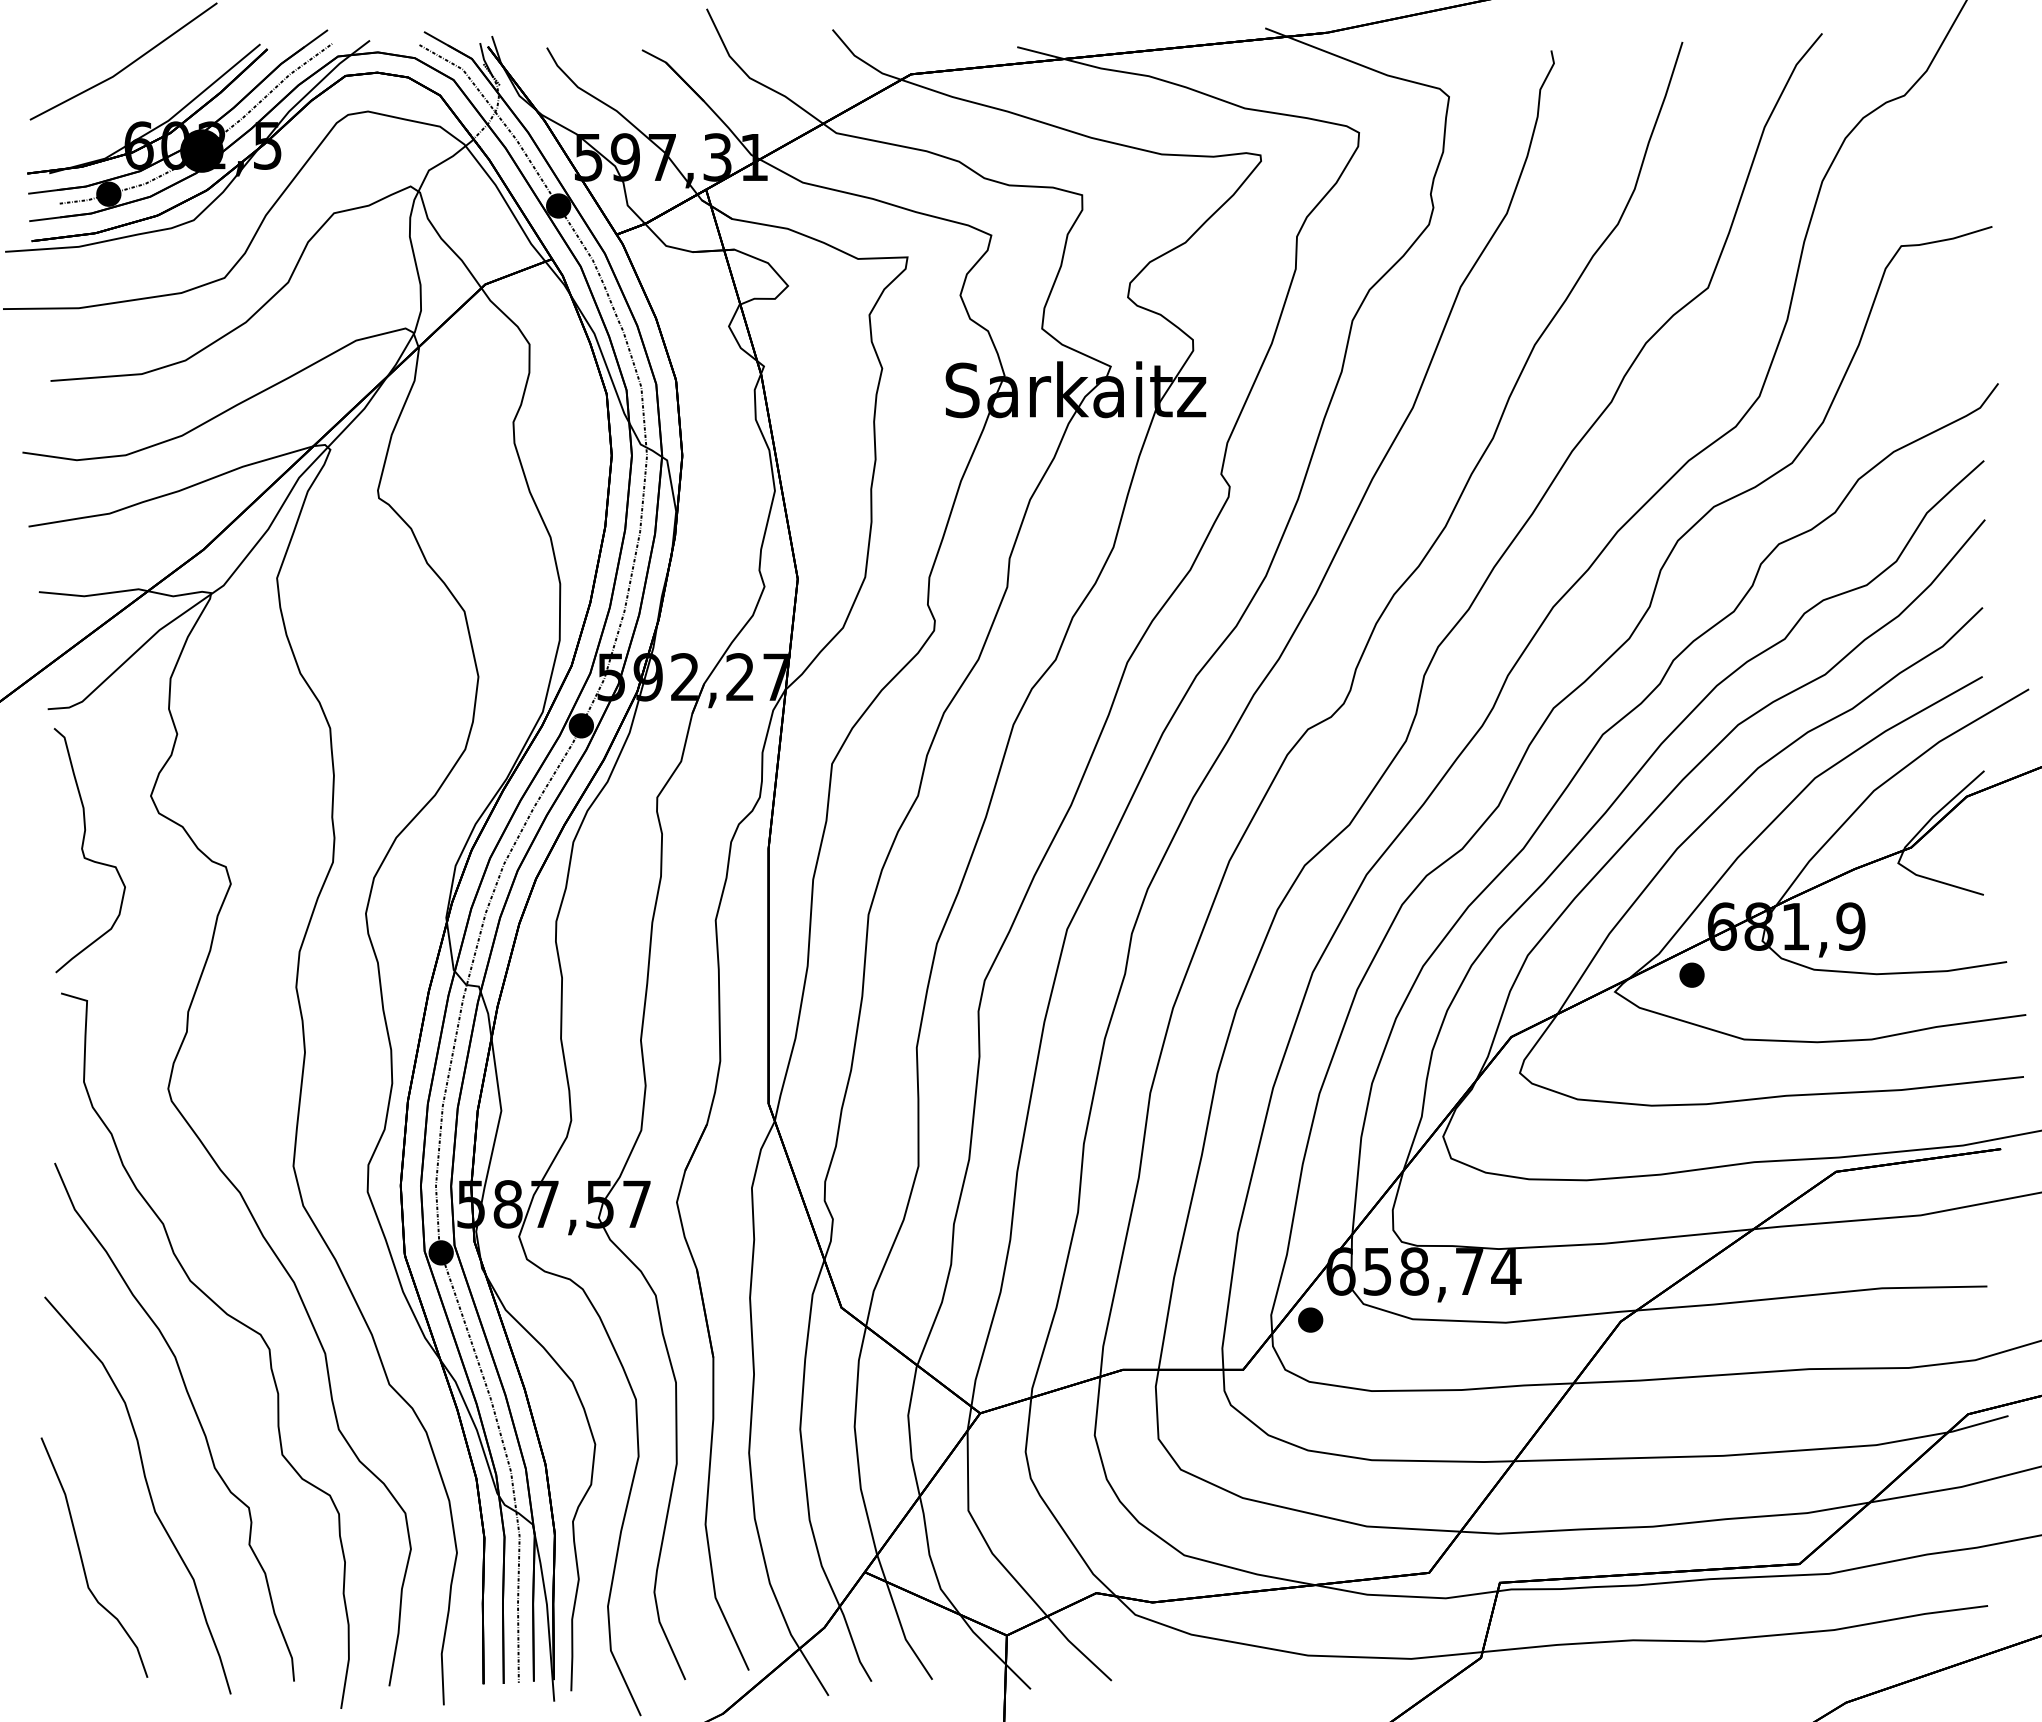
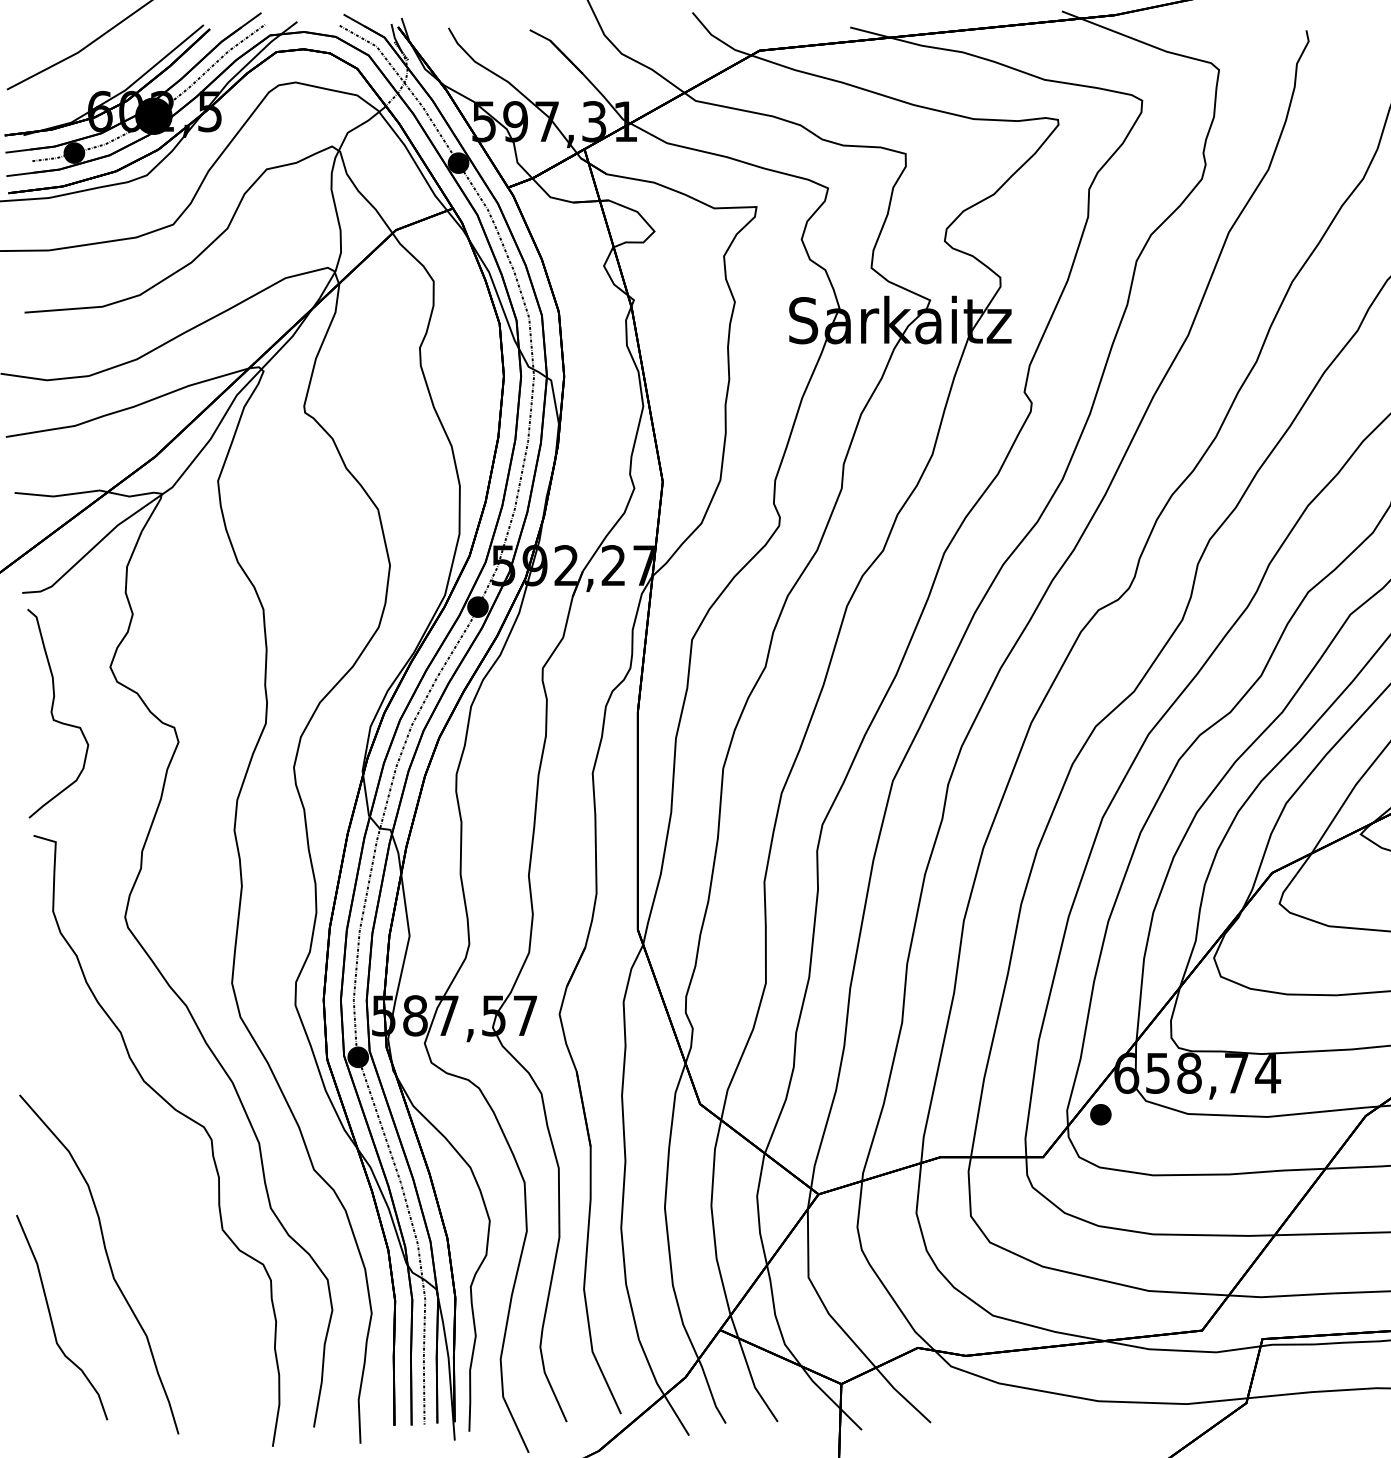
curve: (194, 1412) -> (147, 1193), removed

